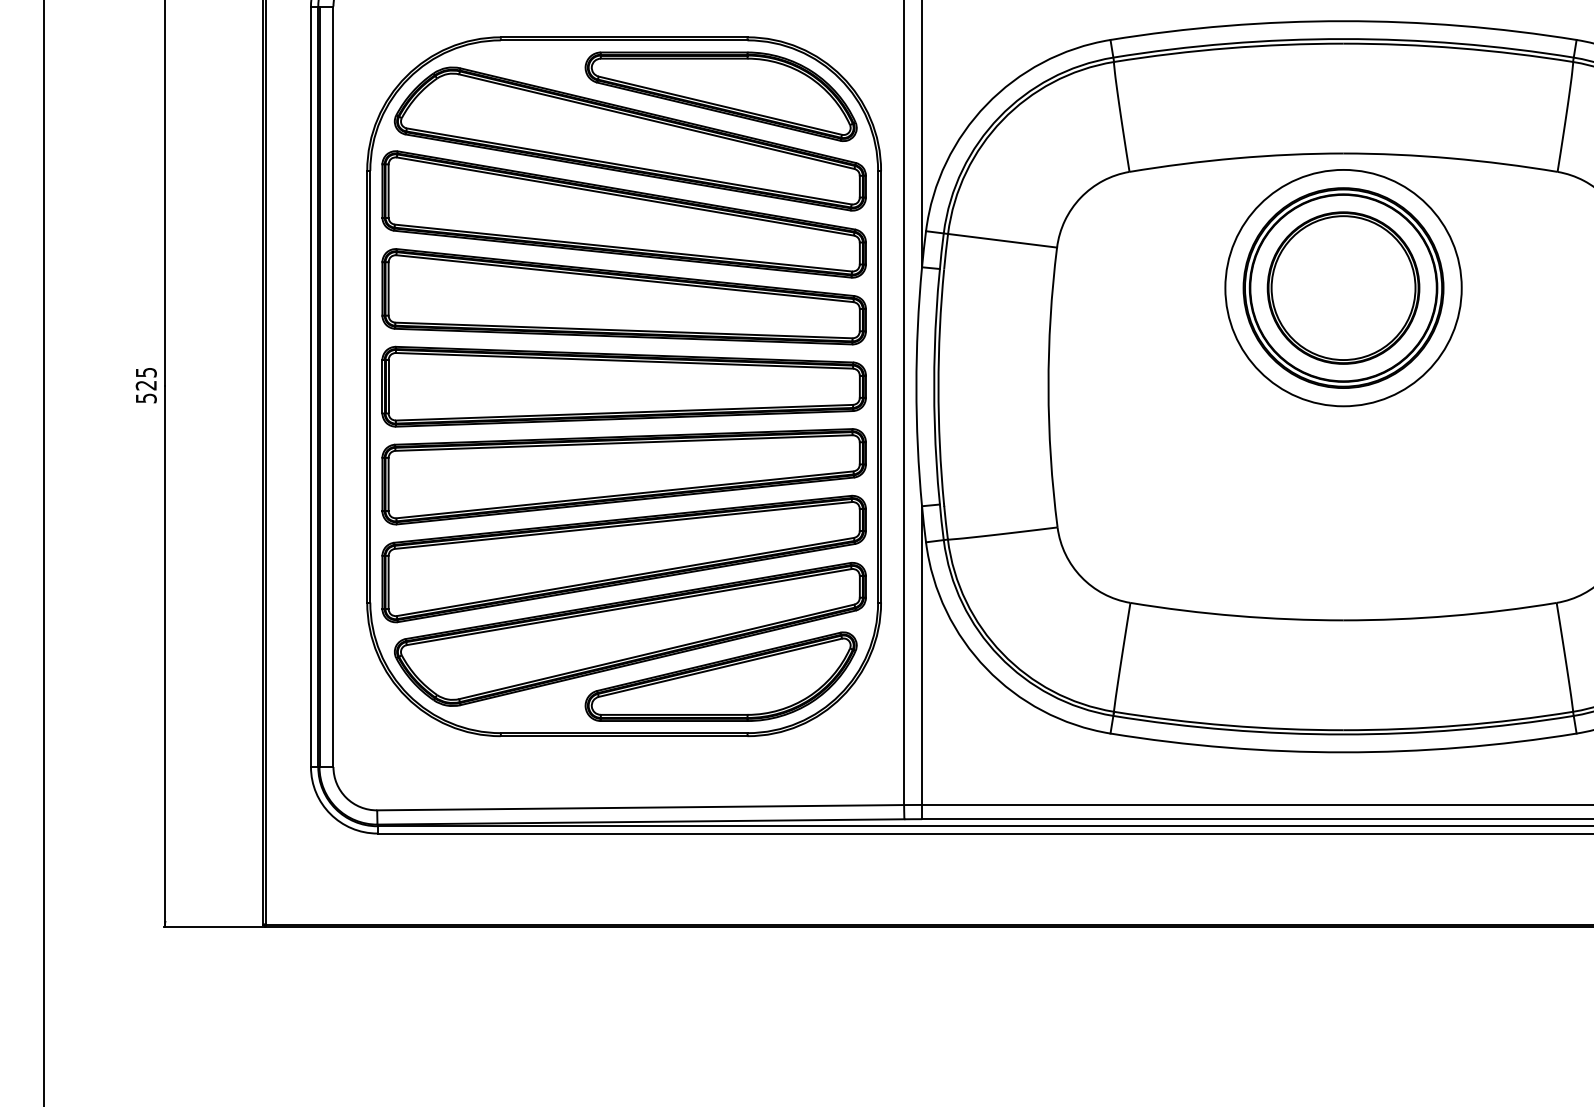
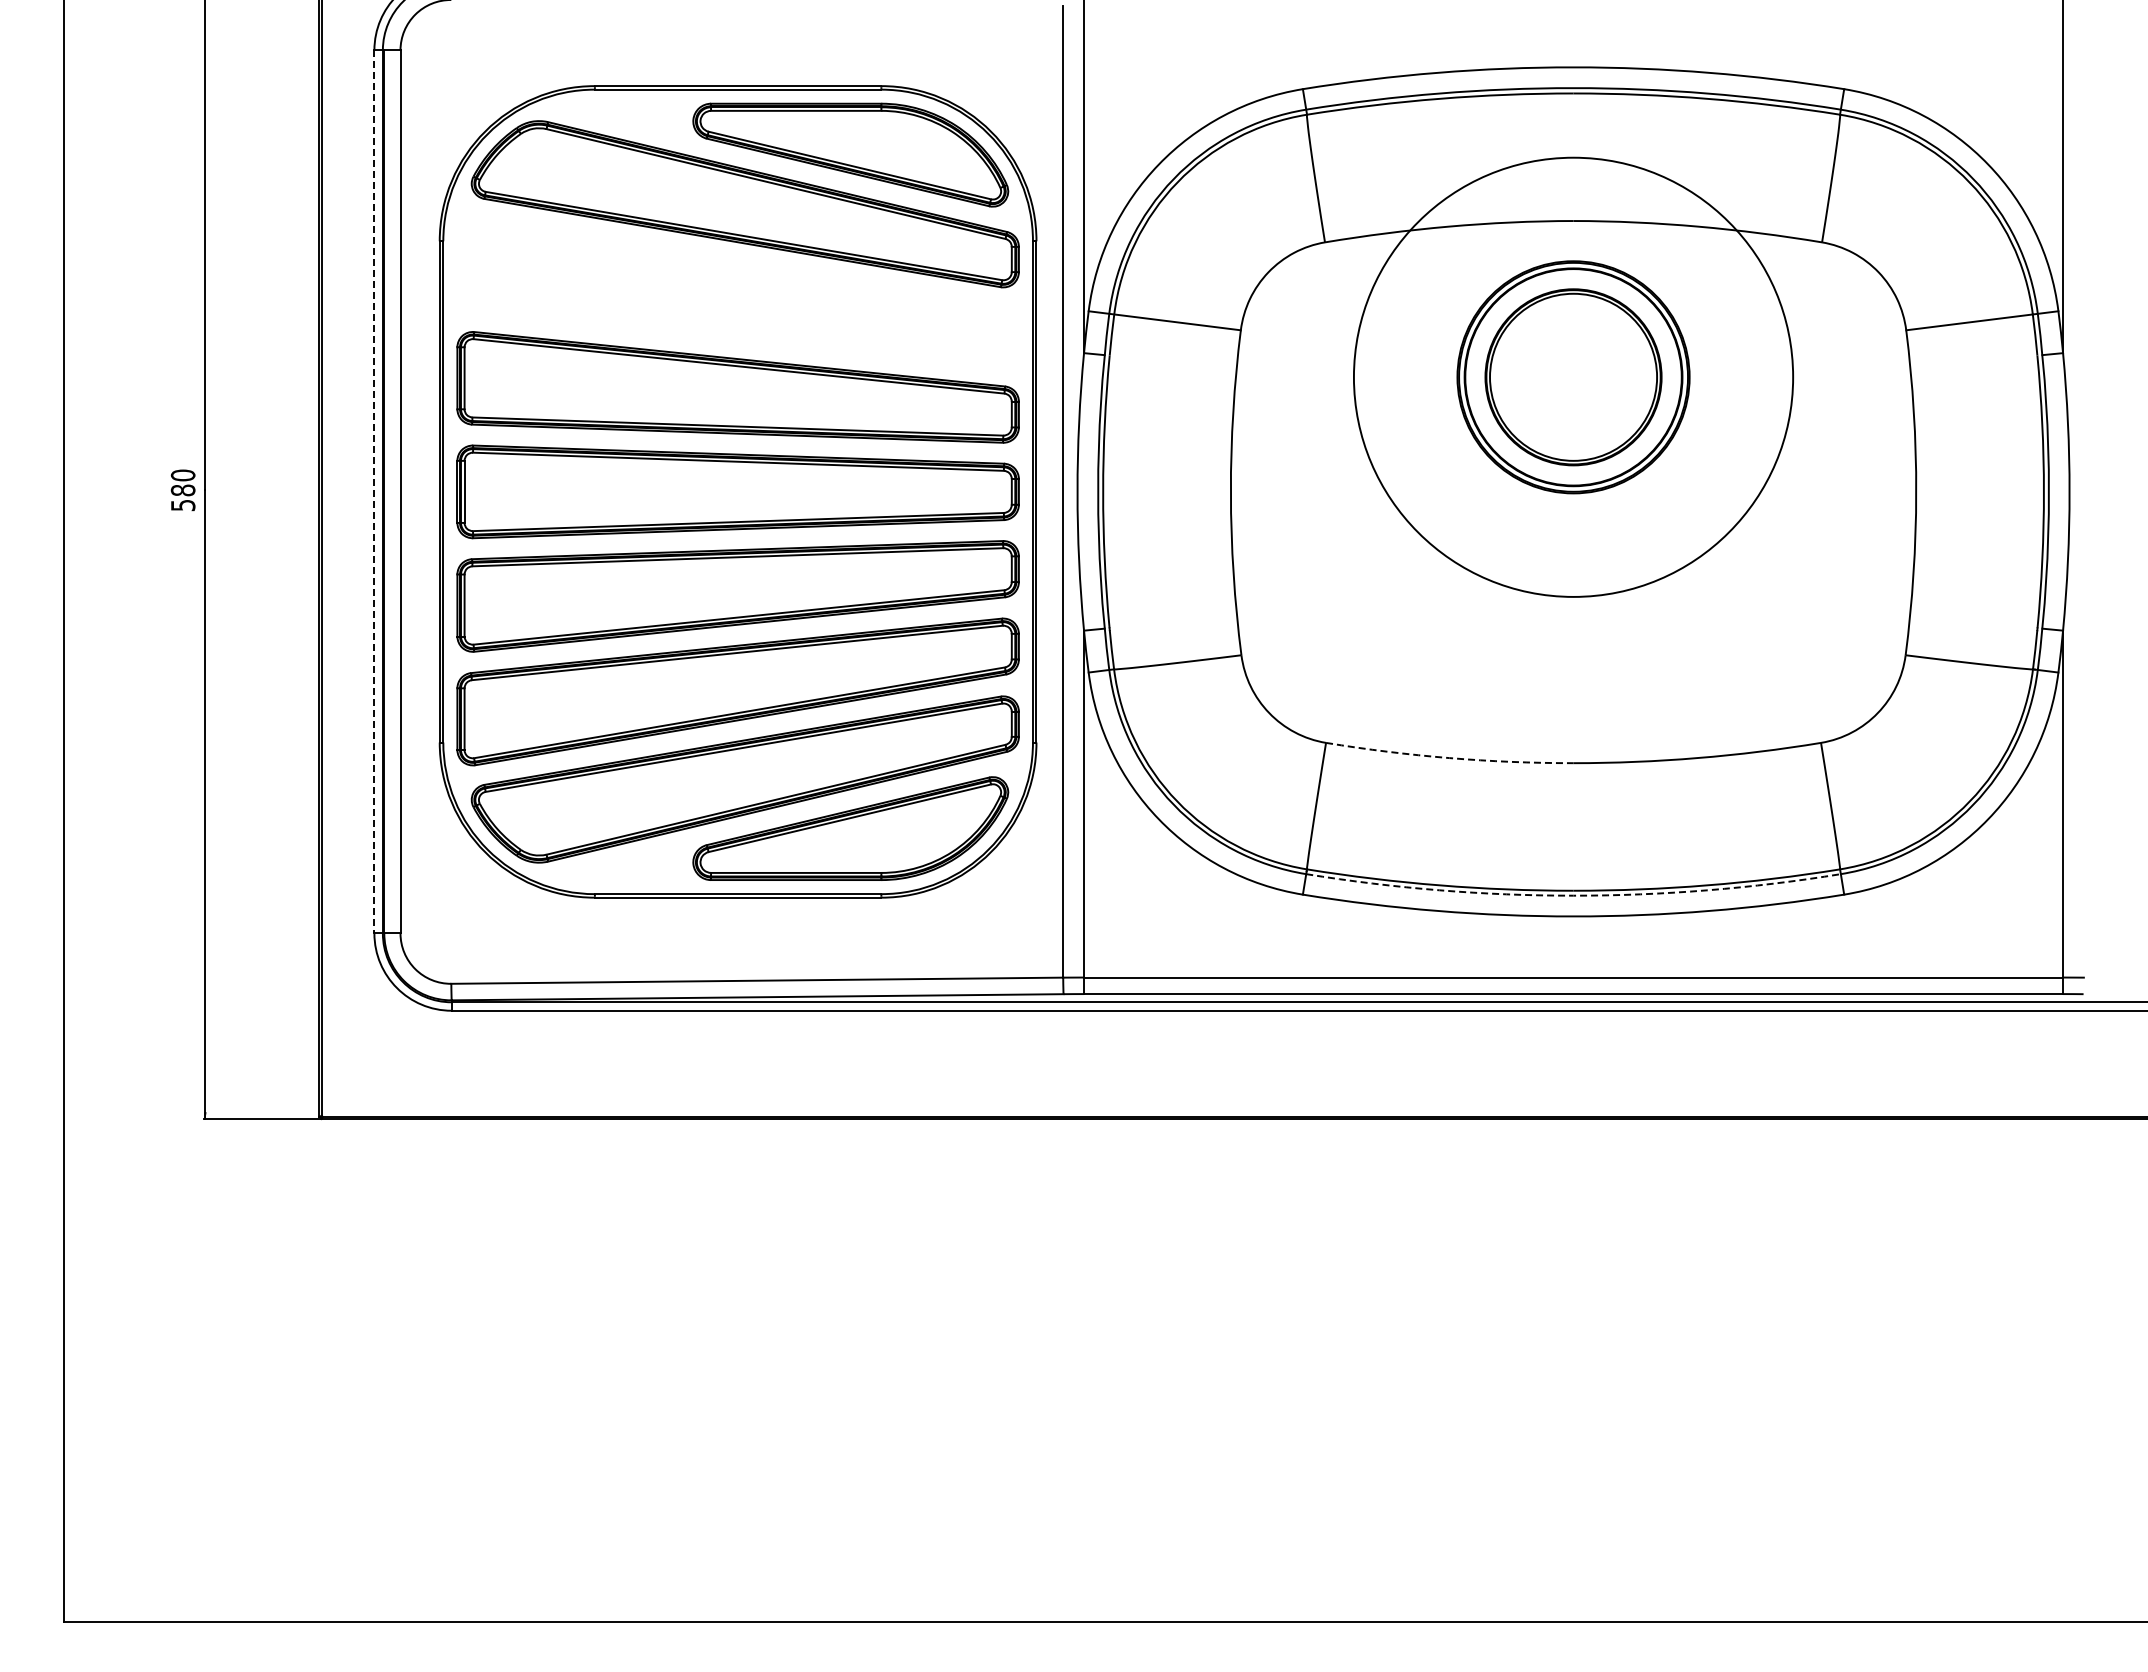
part: (623, 214) -> (737, 291), removed
circle: (1343, 288) -> (1573, 377), size x1.6
text: (145, 378) -> (182, 482), 525 -> 580
line: (311, 386) -> (374, 491), solid -> dashed
arc: (1236, 616) -> (1449, 758), solid -> dashed
arc: (1343, 734) -> (1573, 895), solid -> dashed

